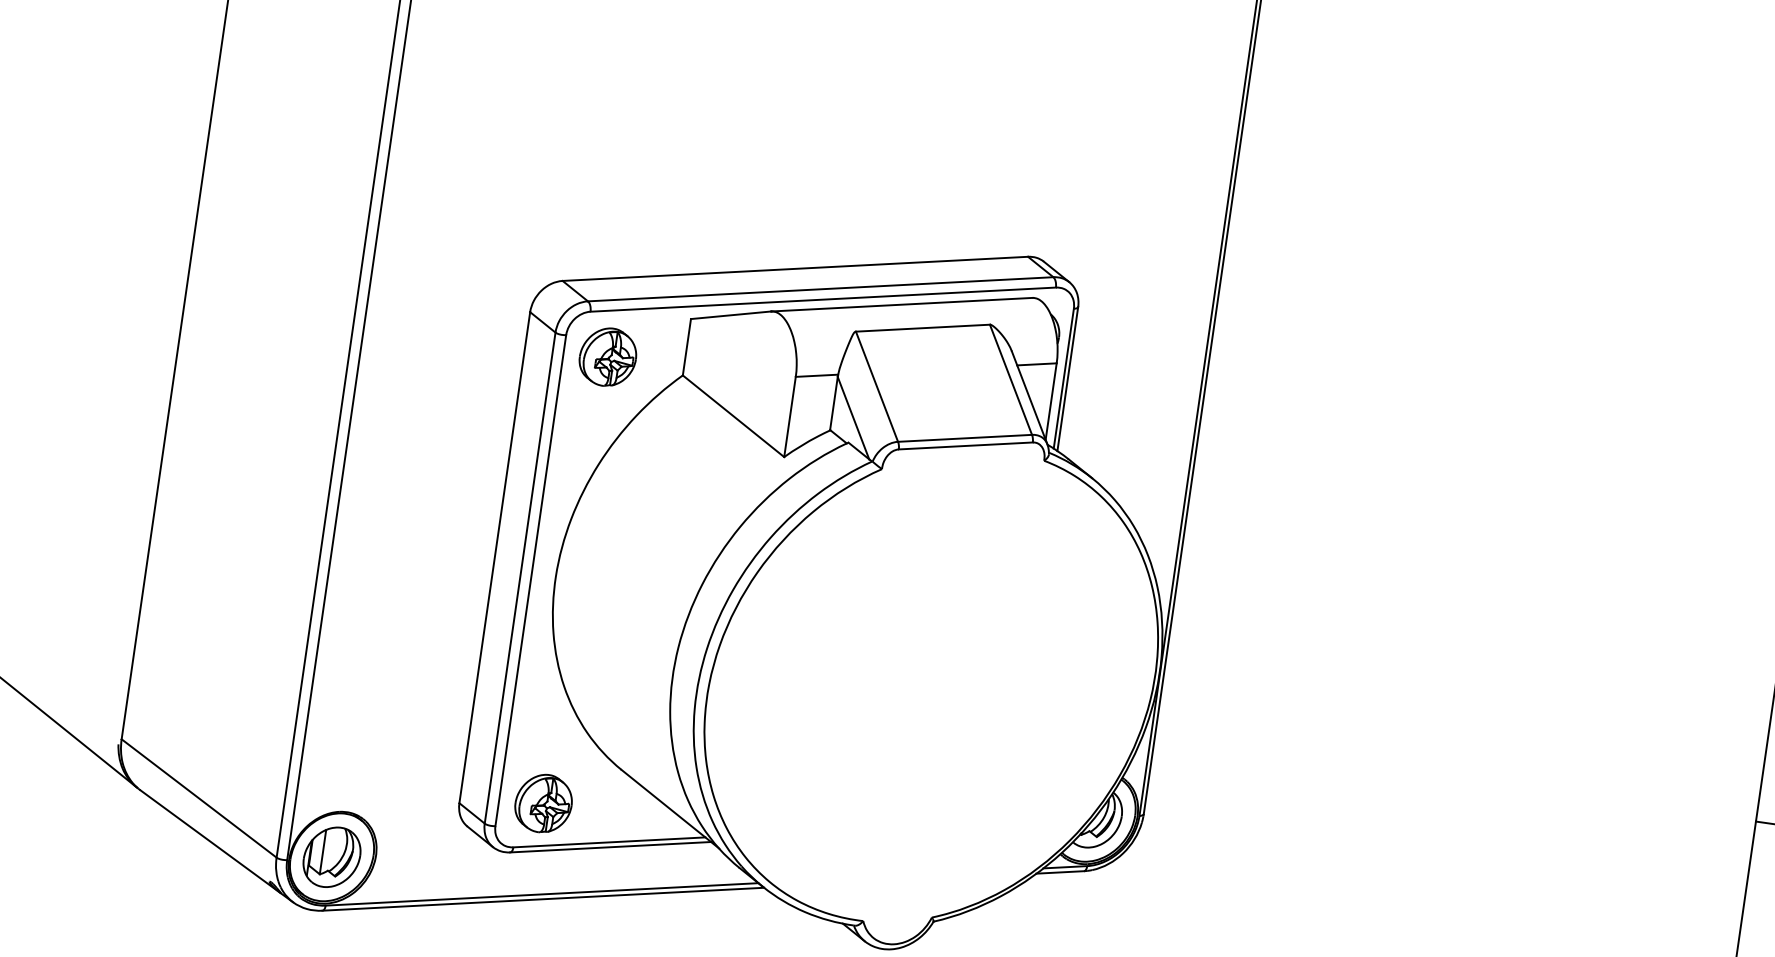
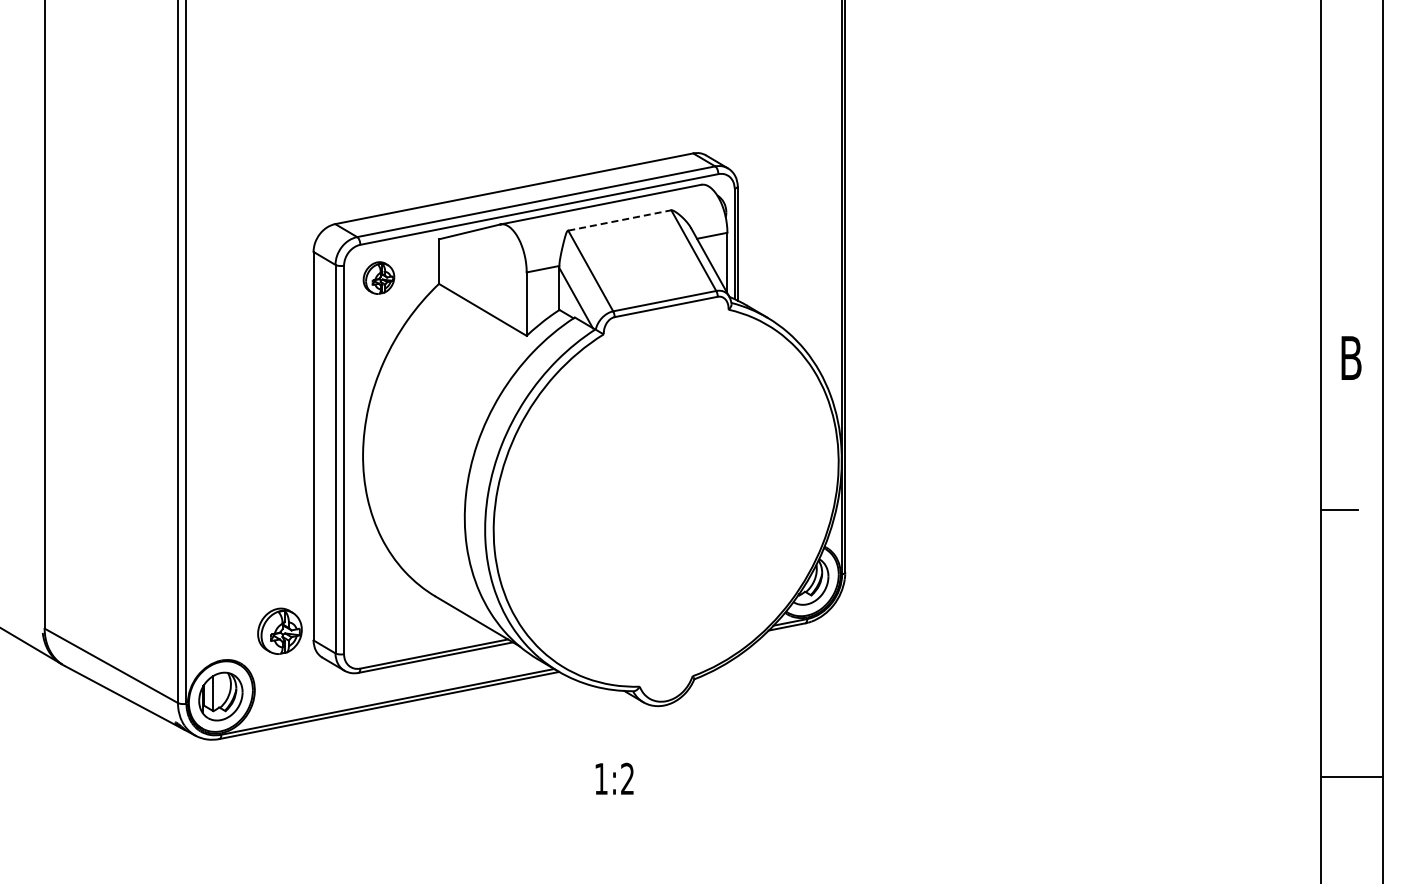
line: (922, 328) -> (619, 220), solid -> dashed
part: (607, 356) -> (378, 277), size x0.7
part: (543, 802) -> (279, 630), moved

